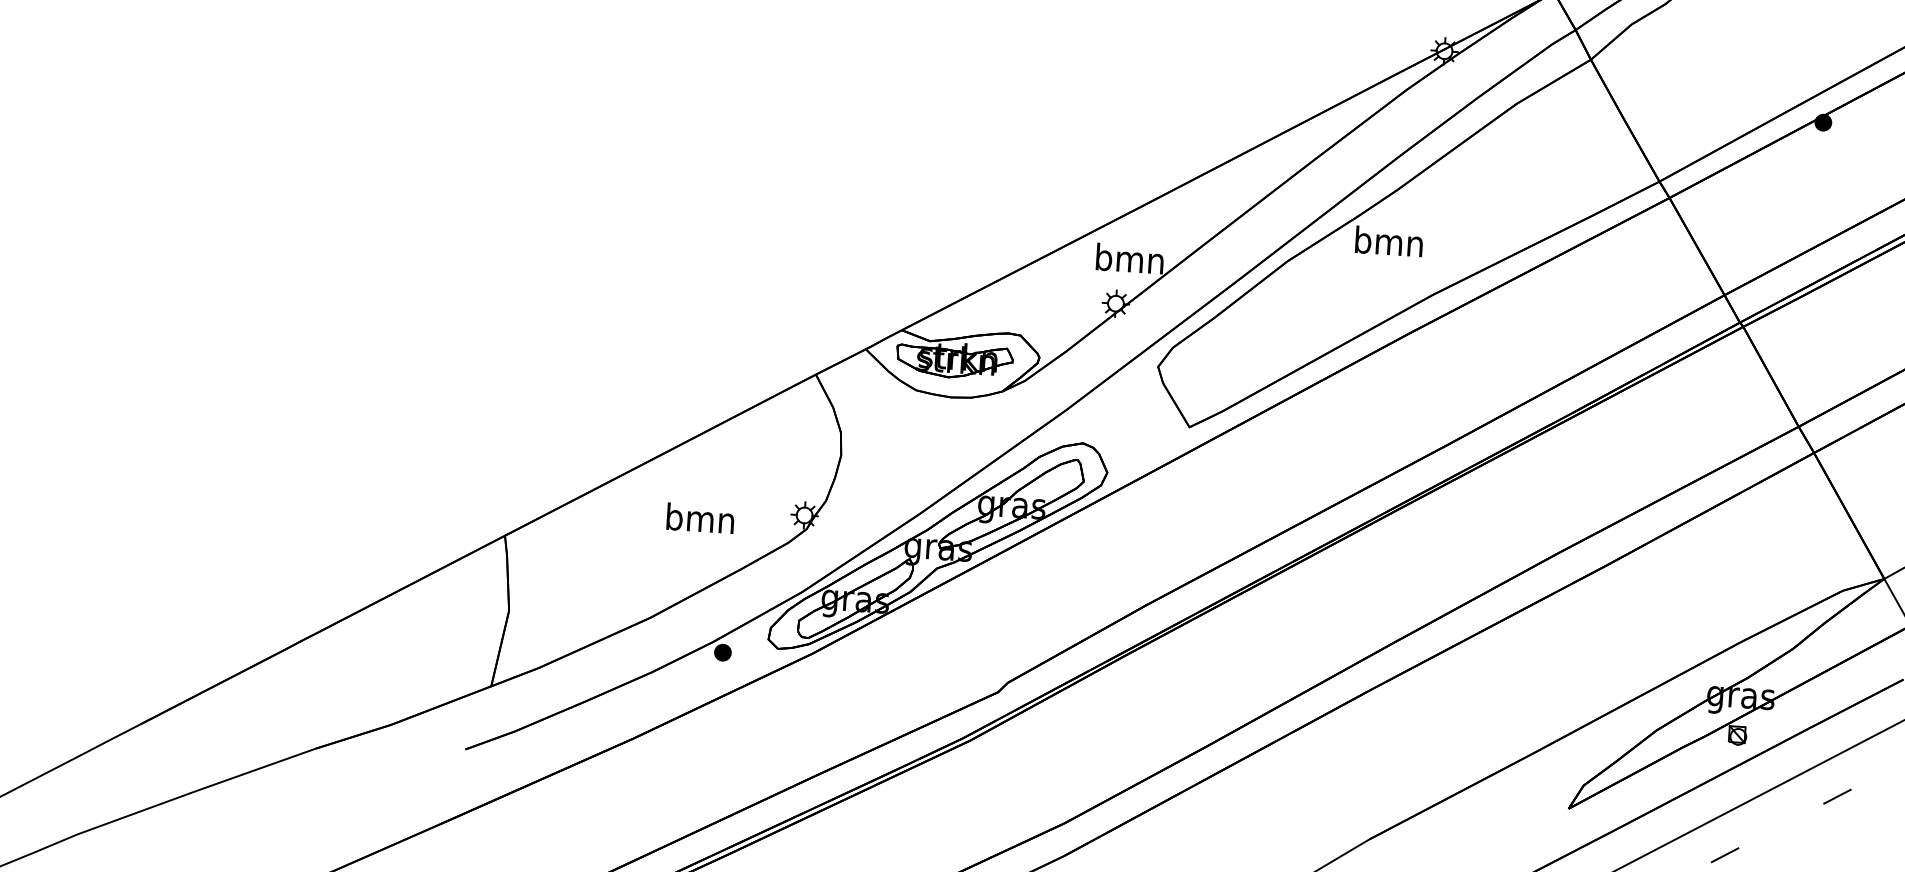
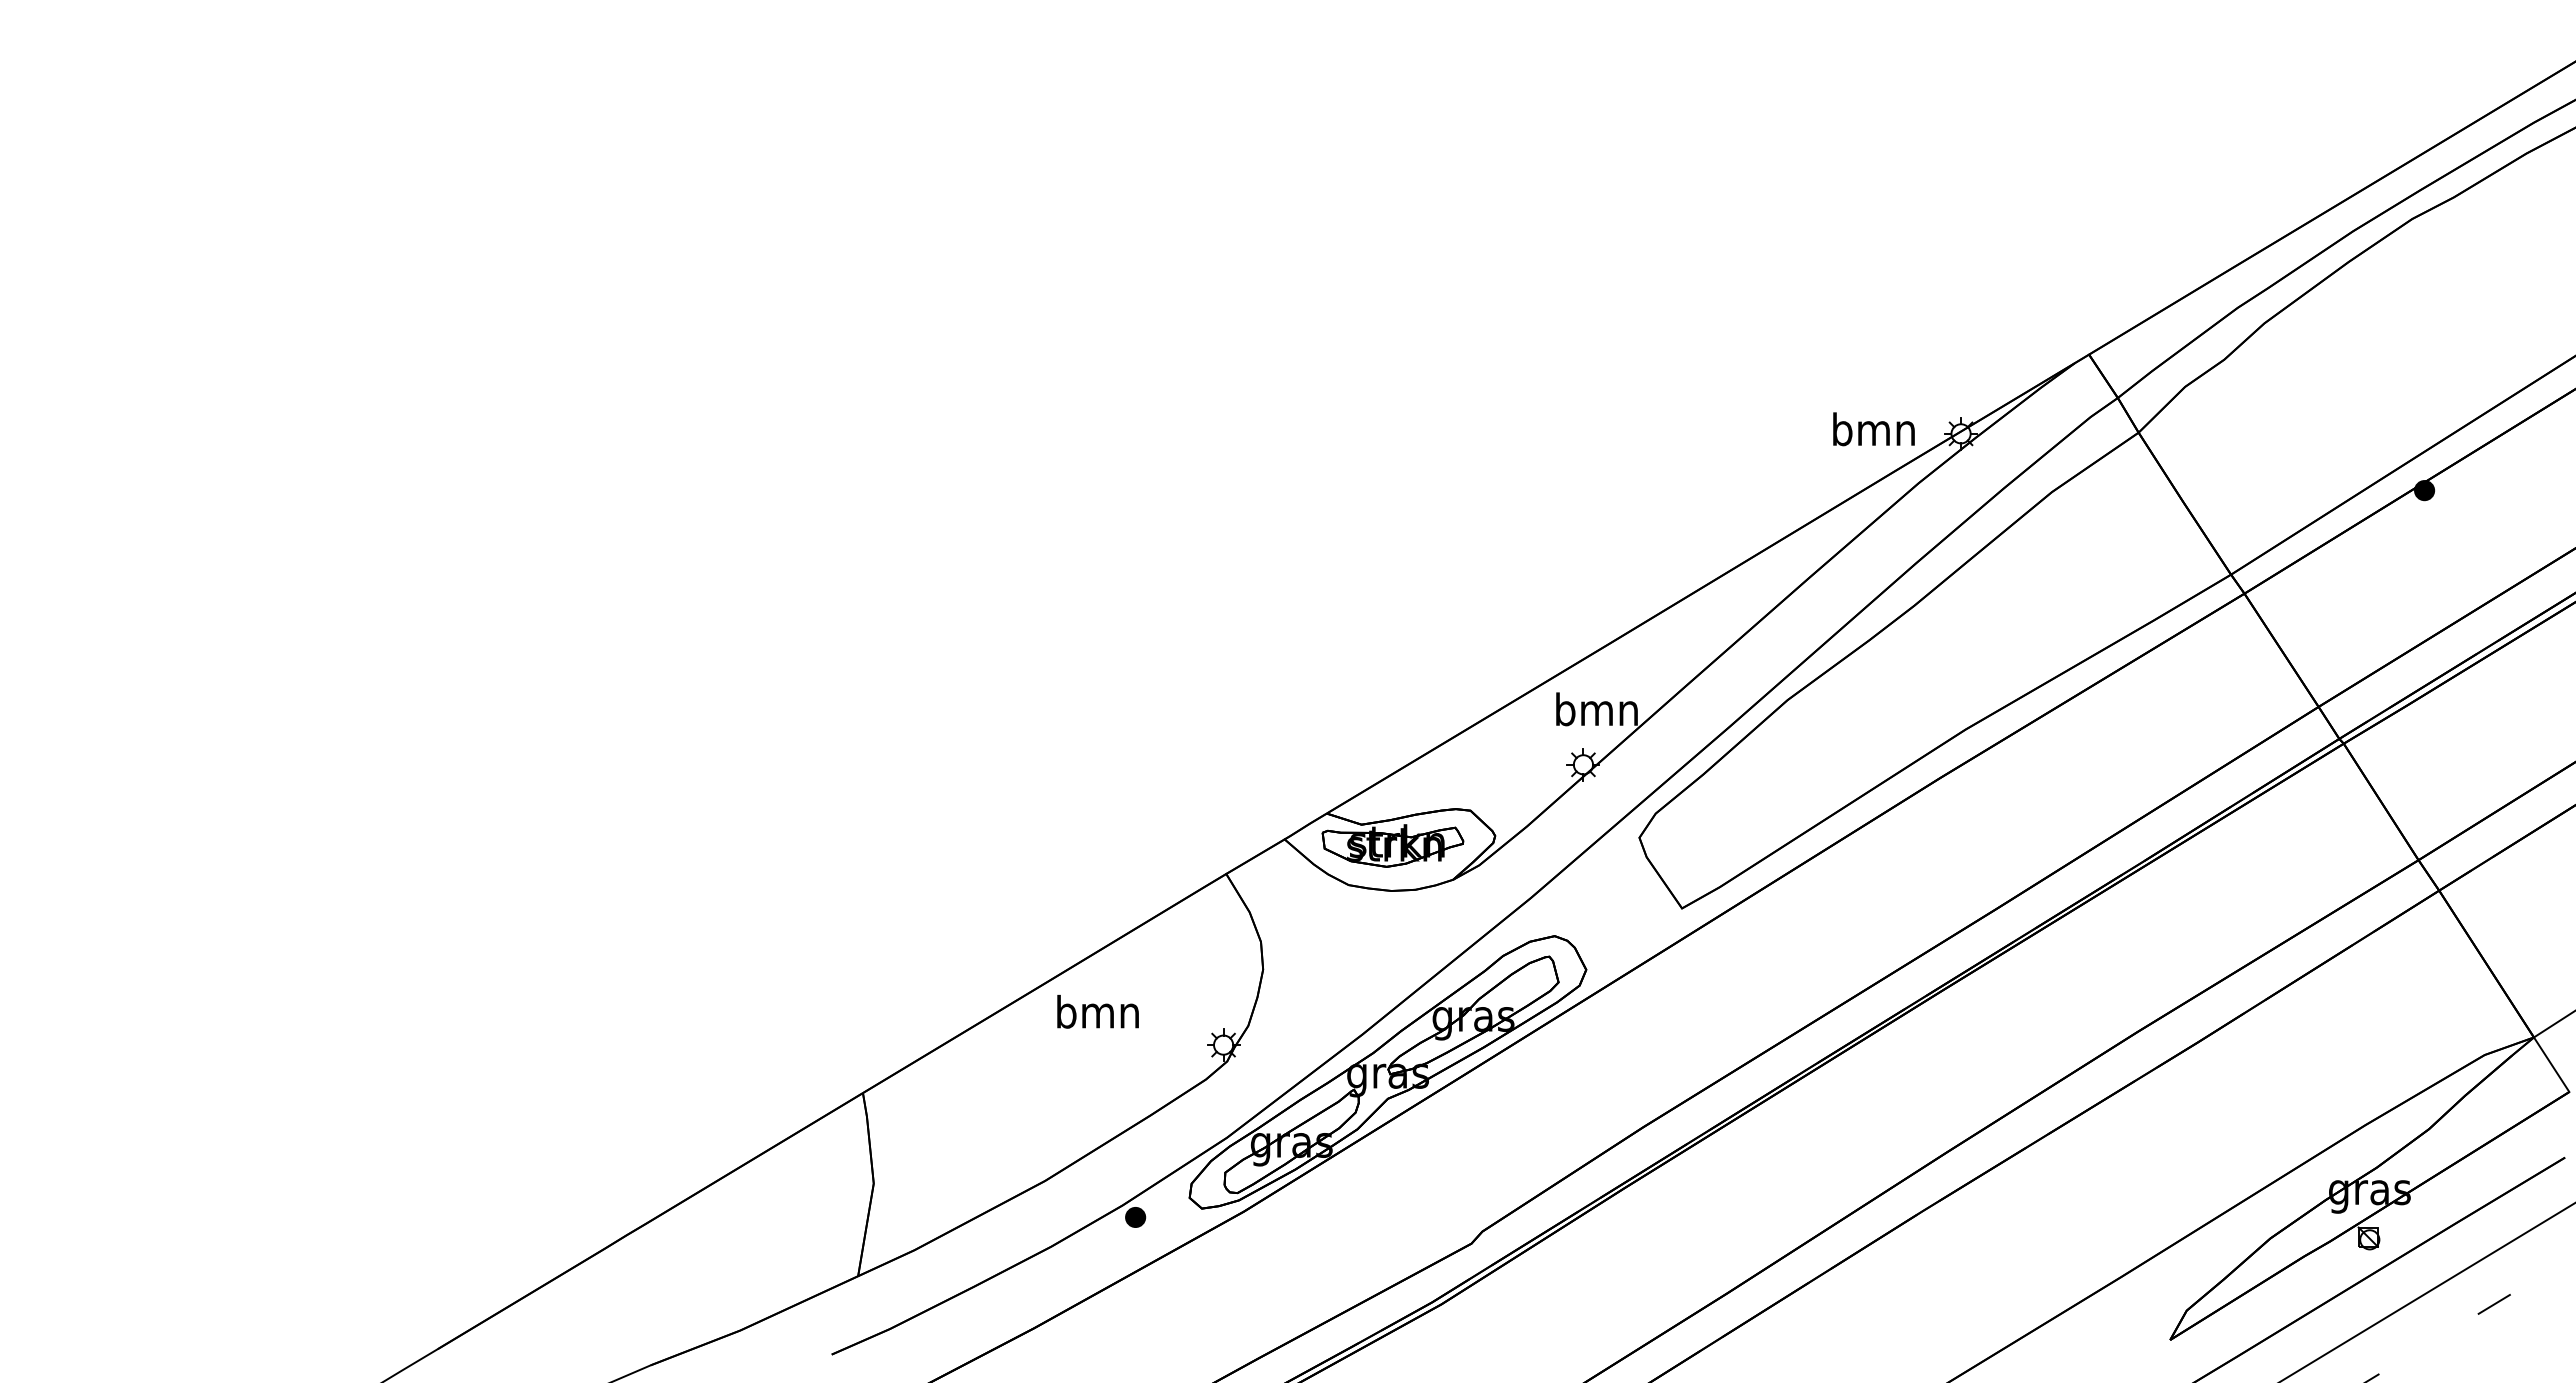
text: (1388, 241) -> (1873, 429), moved
text: (700, 518) -> (1097, 1011), moved

